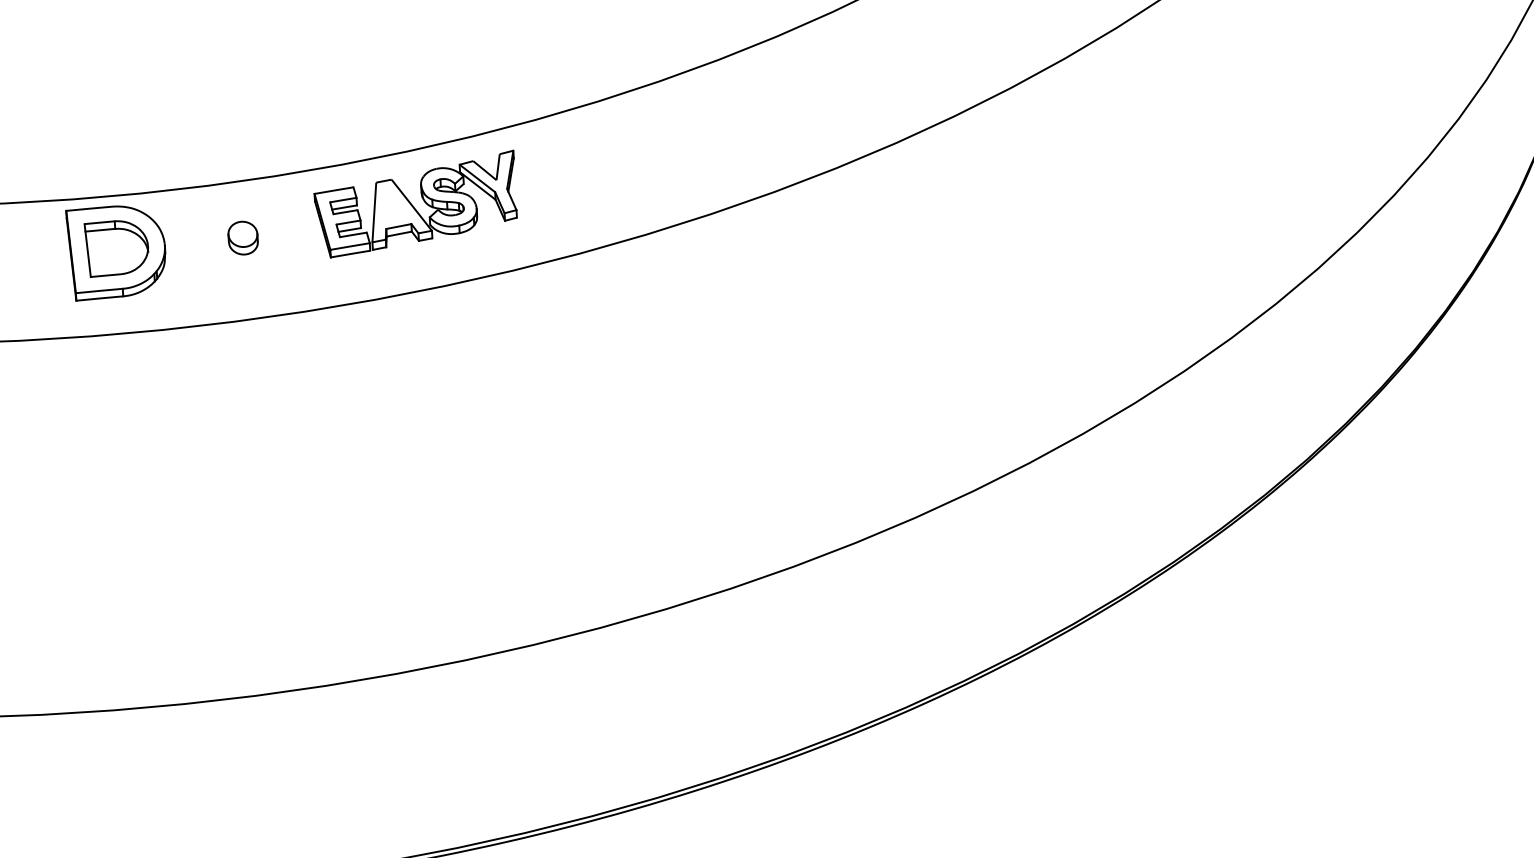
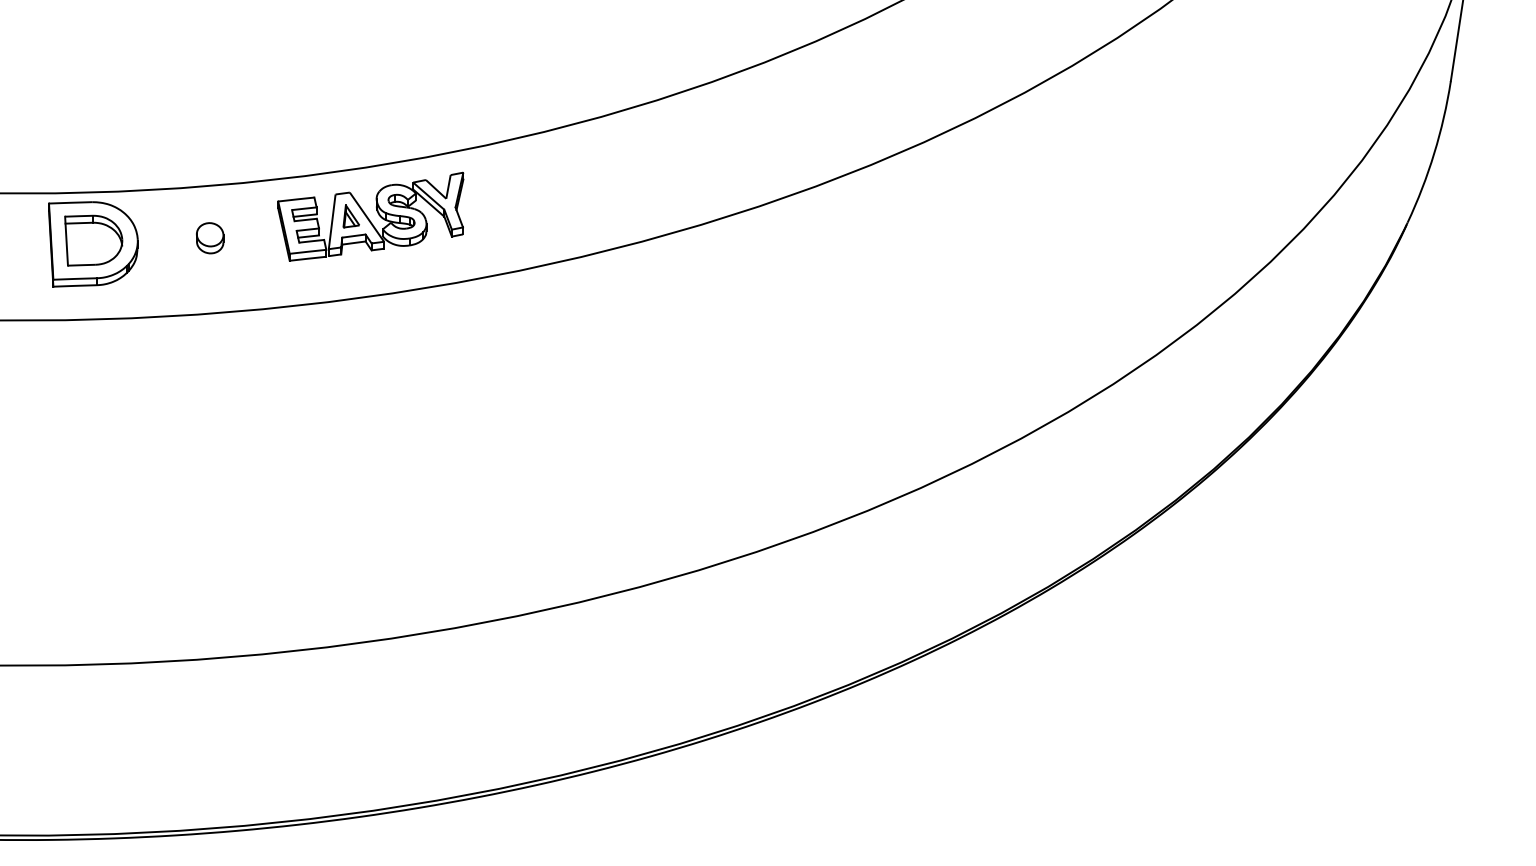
part: (393, 205) -> (350, 216), added

